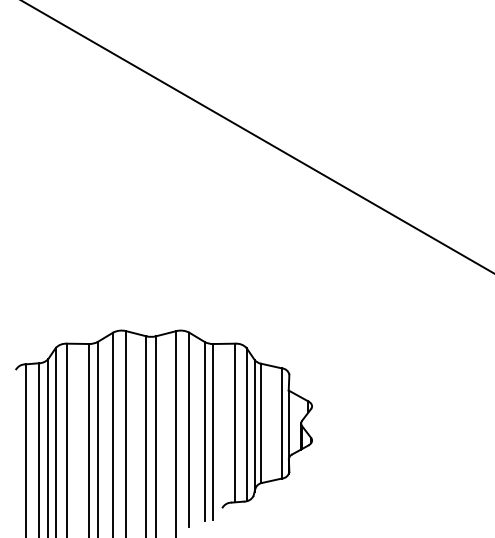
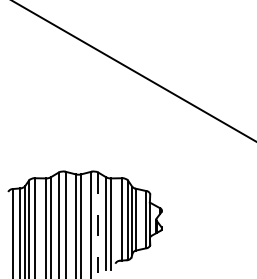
line: (189, 430) -> (98, 223), solid -> dashed

